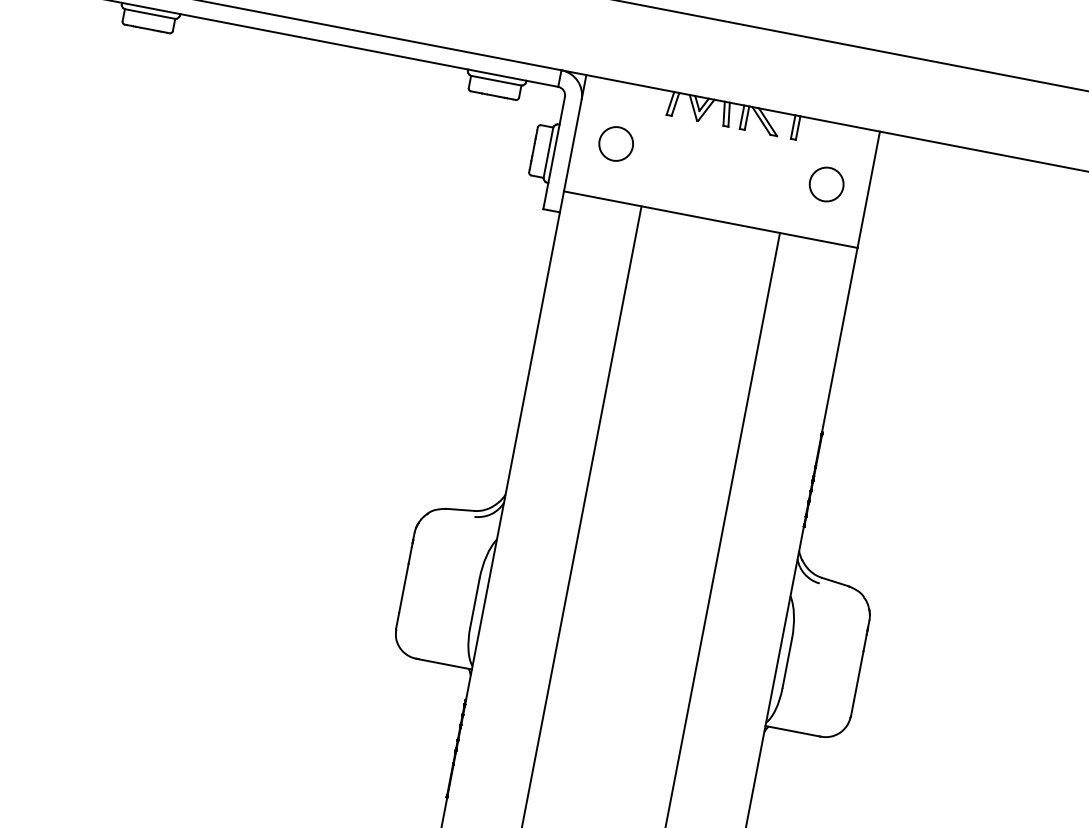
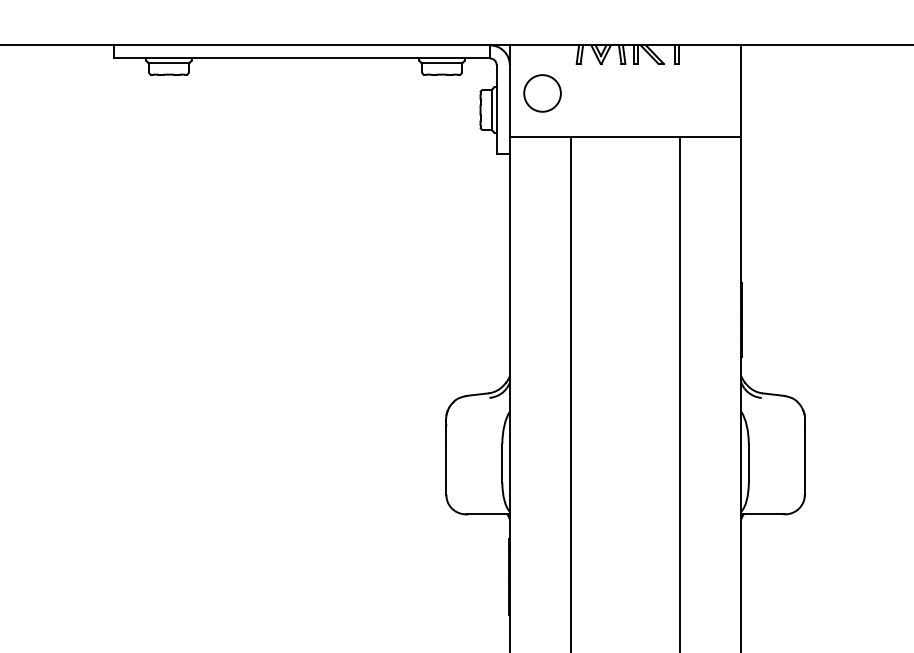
circle: (616, 144) -> (542, 93), size x1.4
circle: (826, 184) -> (708, 93), removed

